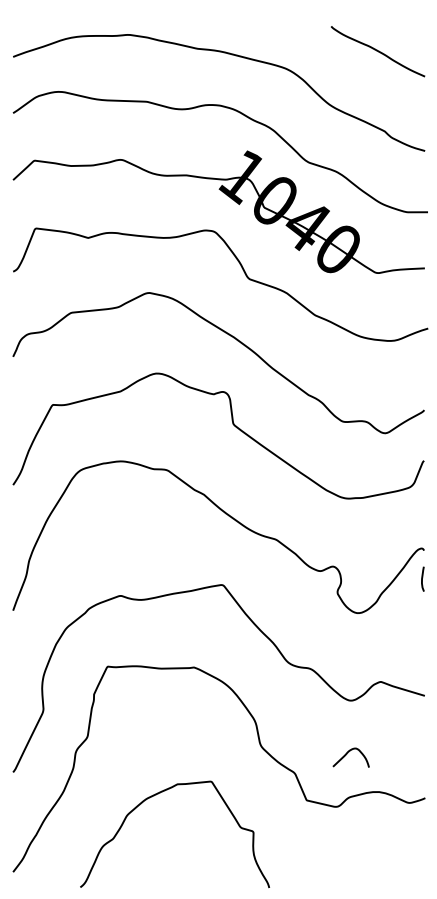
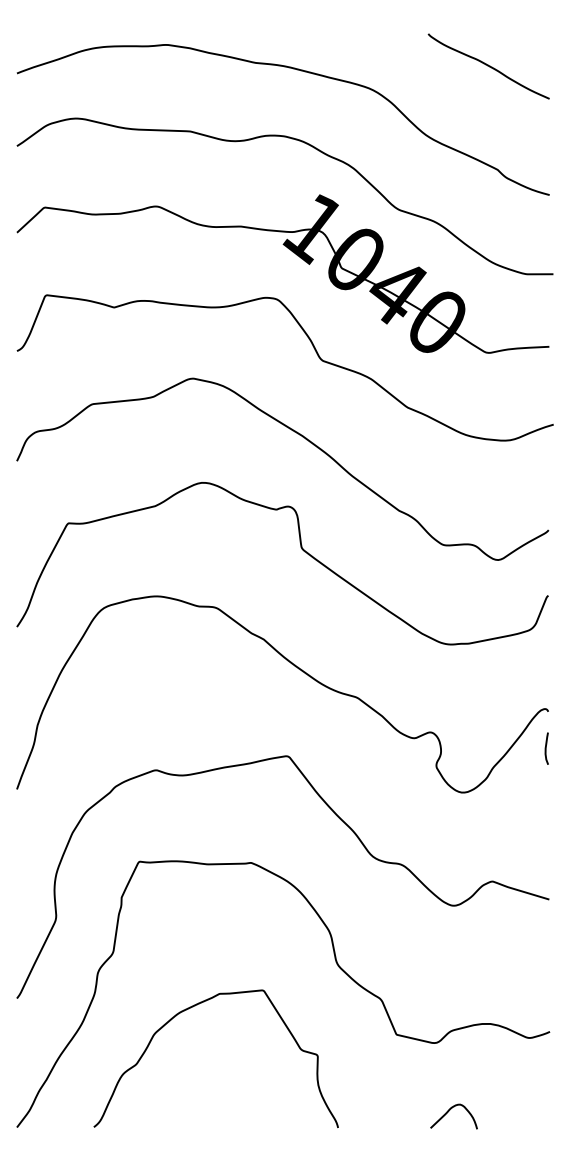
curve: (347, 753) -> (449, 1111), moved
curve: (157, 794) -> (193, 1007), moved

